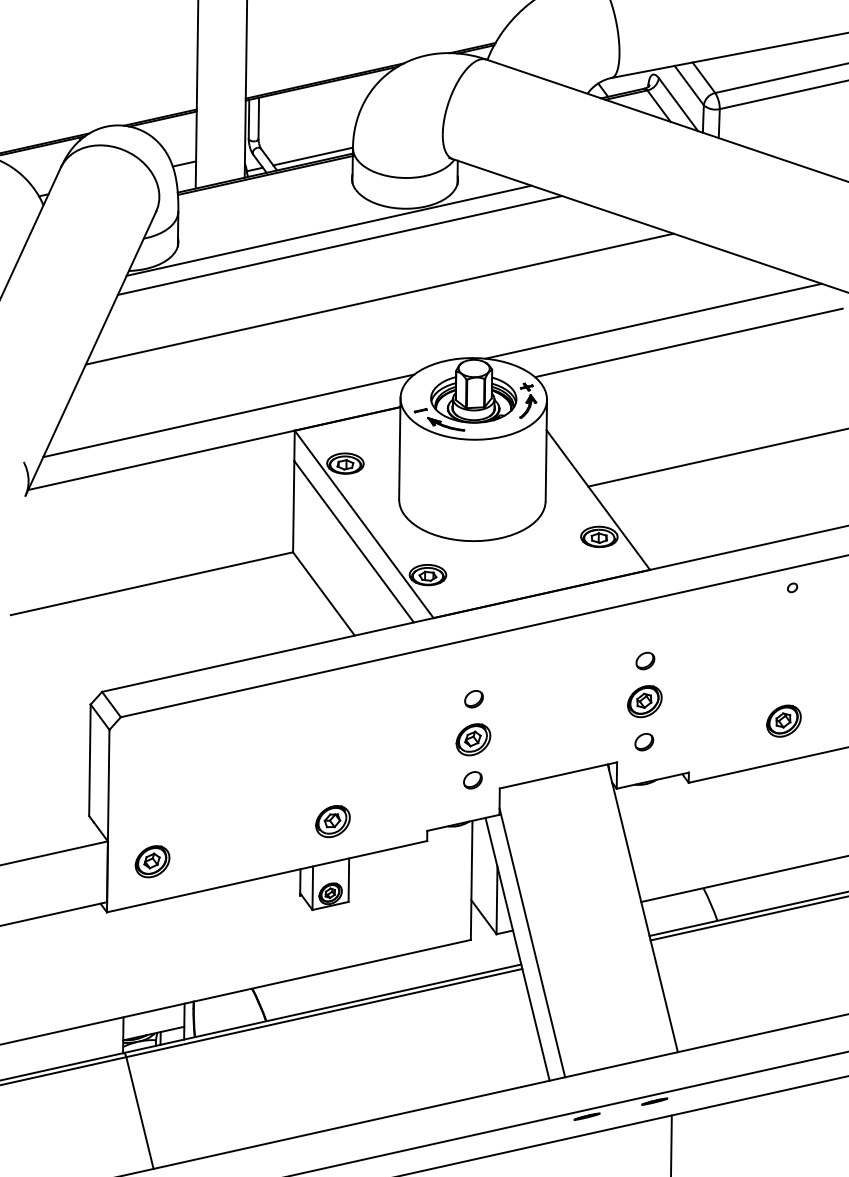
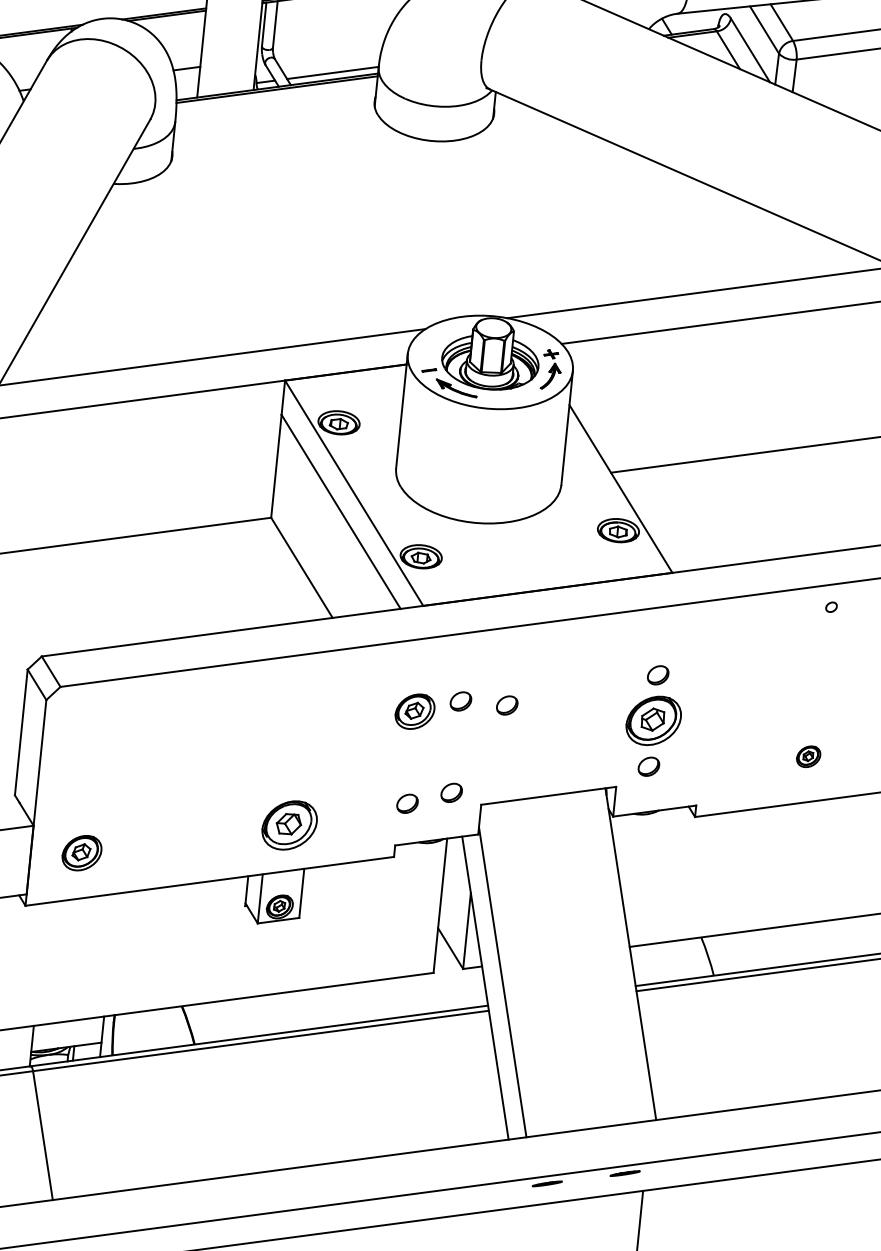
line: (328, 230) -> (342, 157), removed
line: (339, 245) -> (353, 175), removed
line: (379, 298) -> (393, 239), removed
part: (514, 699) -> (506, 705), added
part: (644, 701) -> (653, 720), size x1.4
part: (783, 720) -> (808, 756), size x0.6
part: (473, 739) -> (415, 711), moved
part: (434, 793) -> (407, 803), added
part: (332, 821) -> (289, 825), size x1.4

